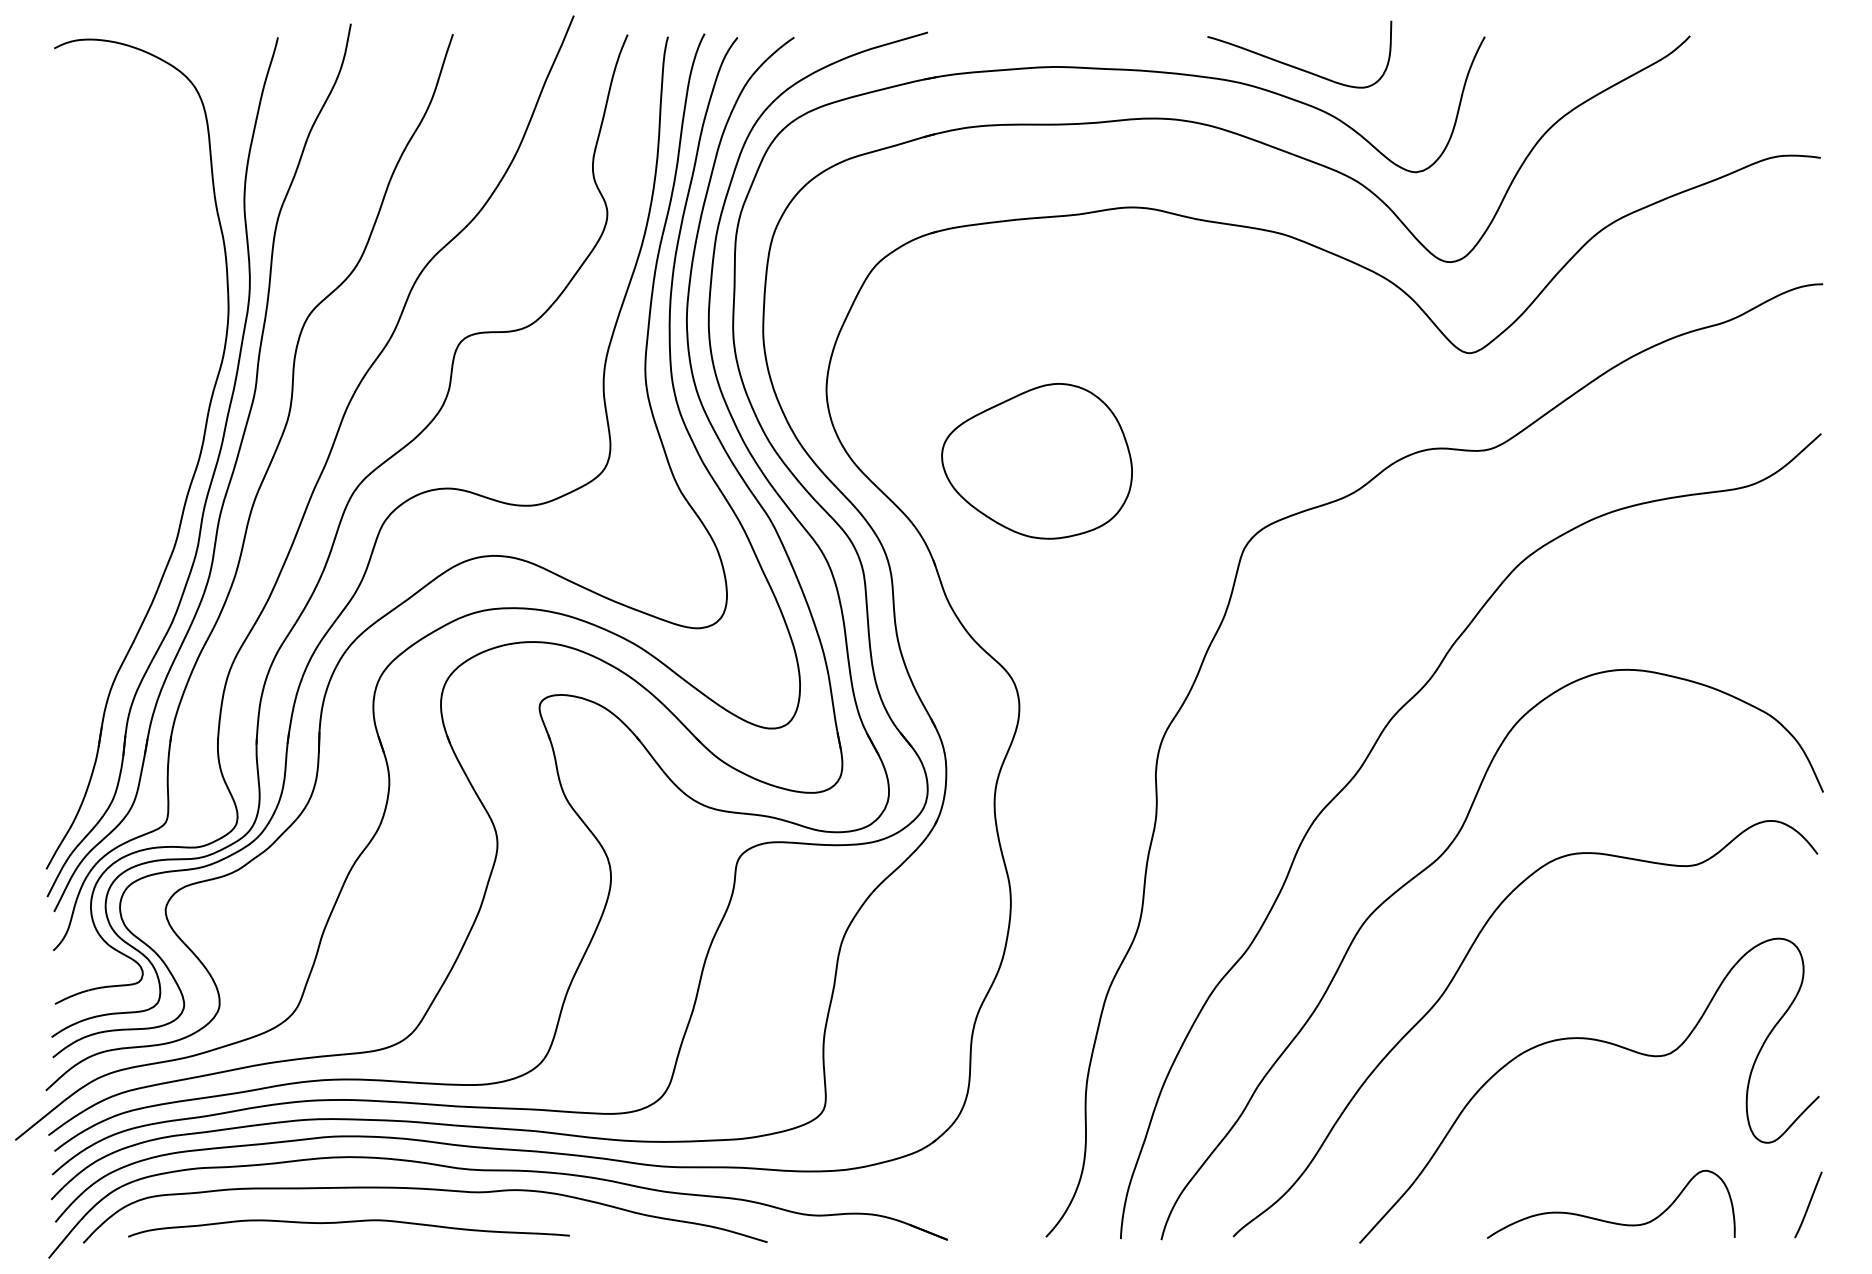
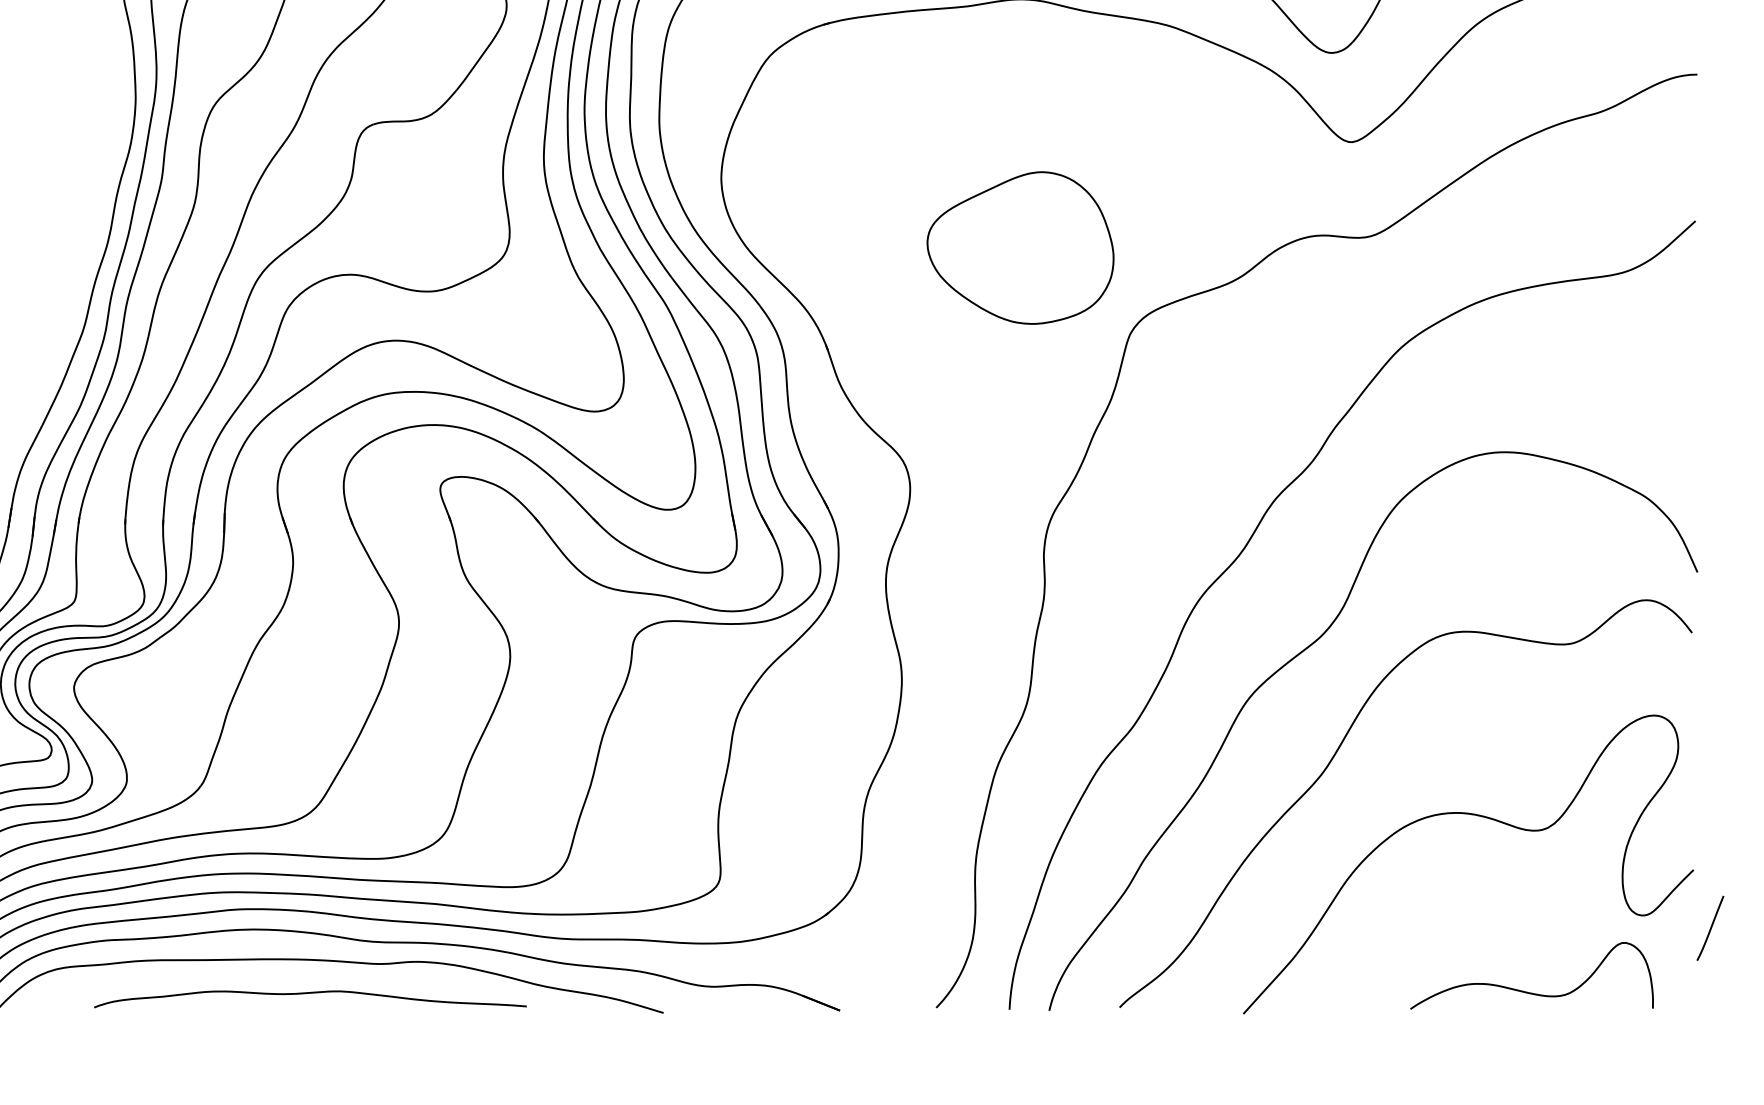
part: (1036, 461) -> (1020, 248), moved
line: (1808, 1204) -> (1710, 927), moved
curve: (1606, 1220) -> (1527, 991), moved
curve: (348, 1222) -> (309, 993), moved

